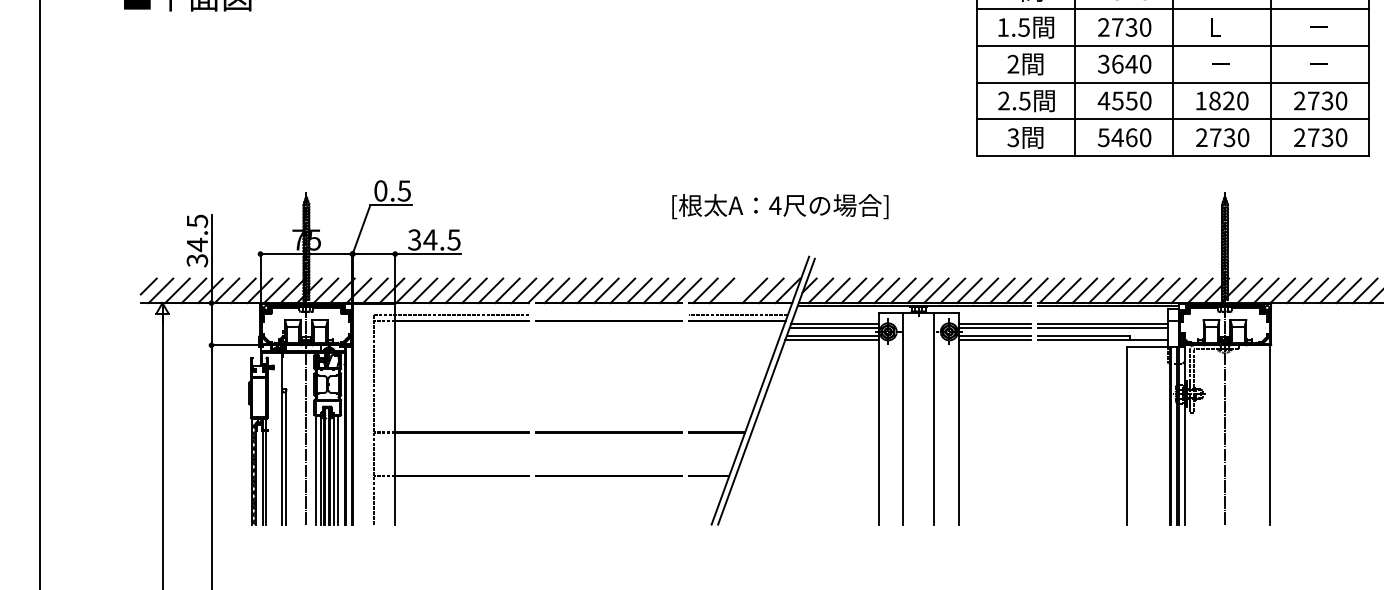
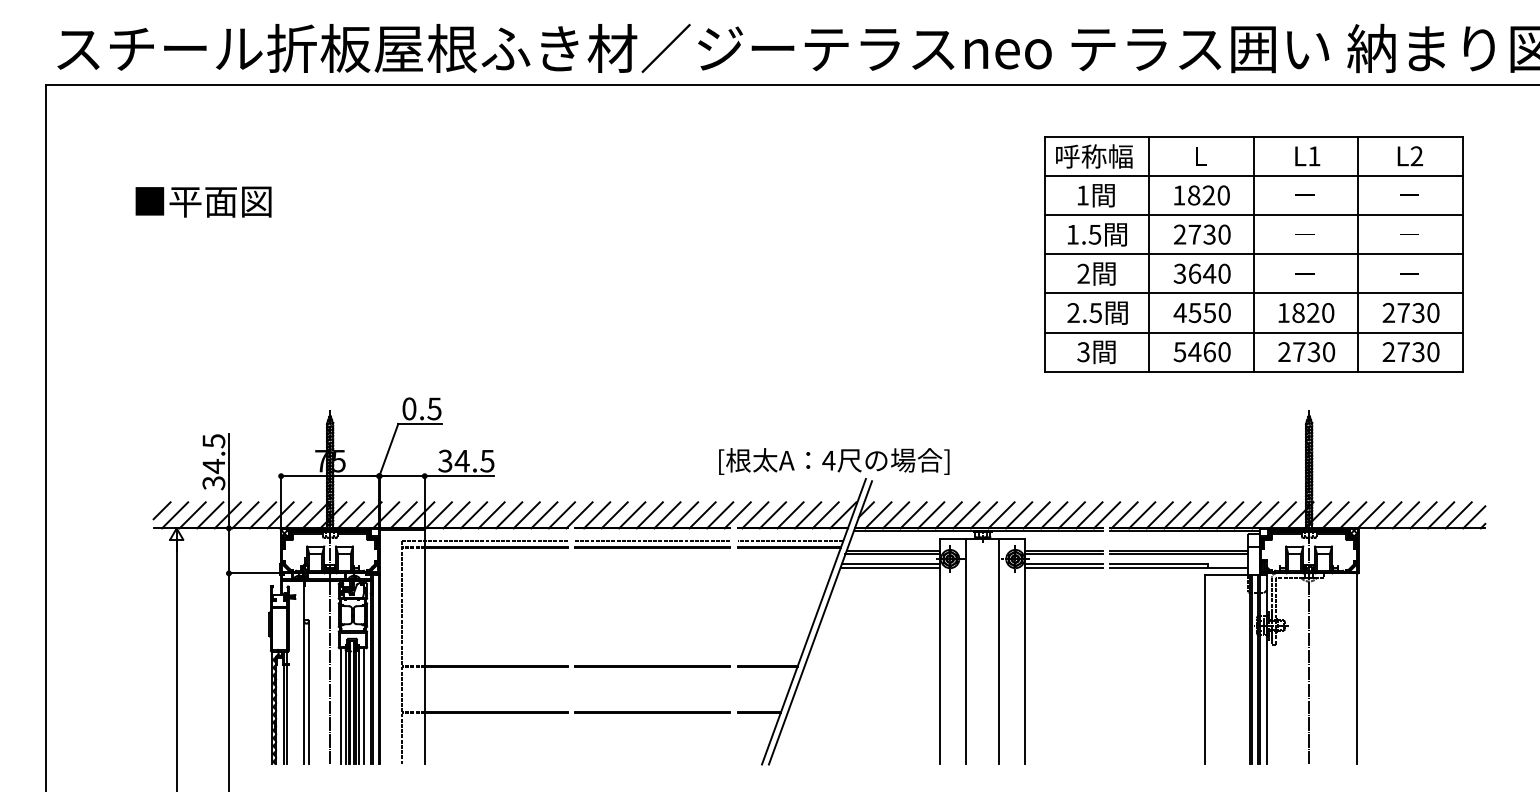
text: (1220, 27) -> (1304, 234), L -> －
text: (780, 206) -> (834, 461), moved
line: (738, 290) -> (790, 515), added
line: (608, 315) -> (652, 541), added

